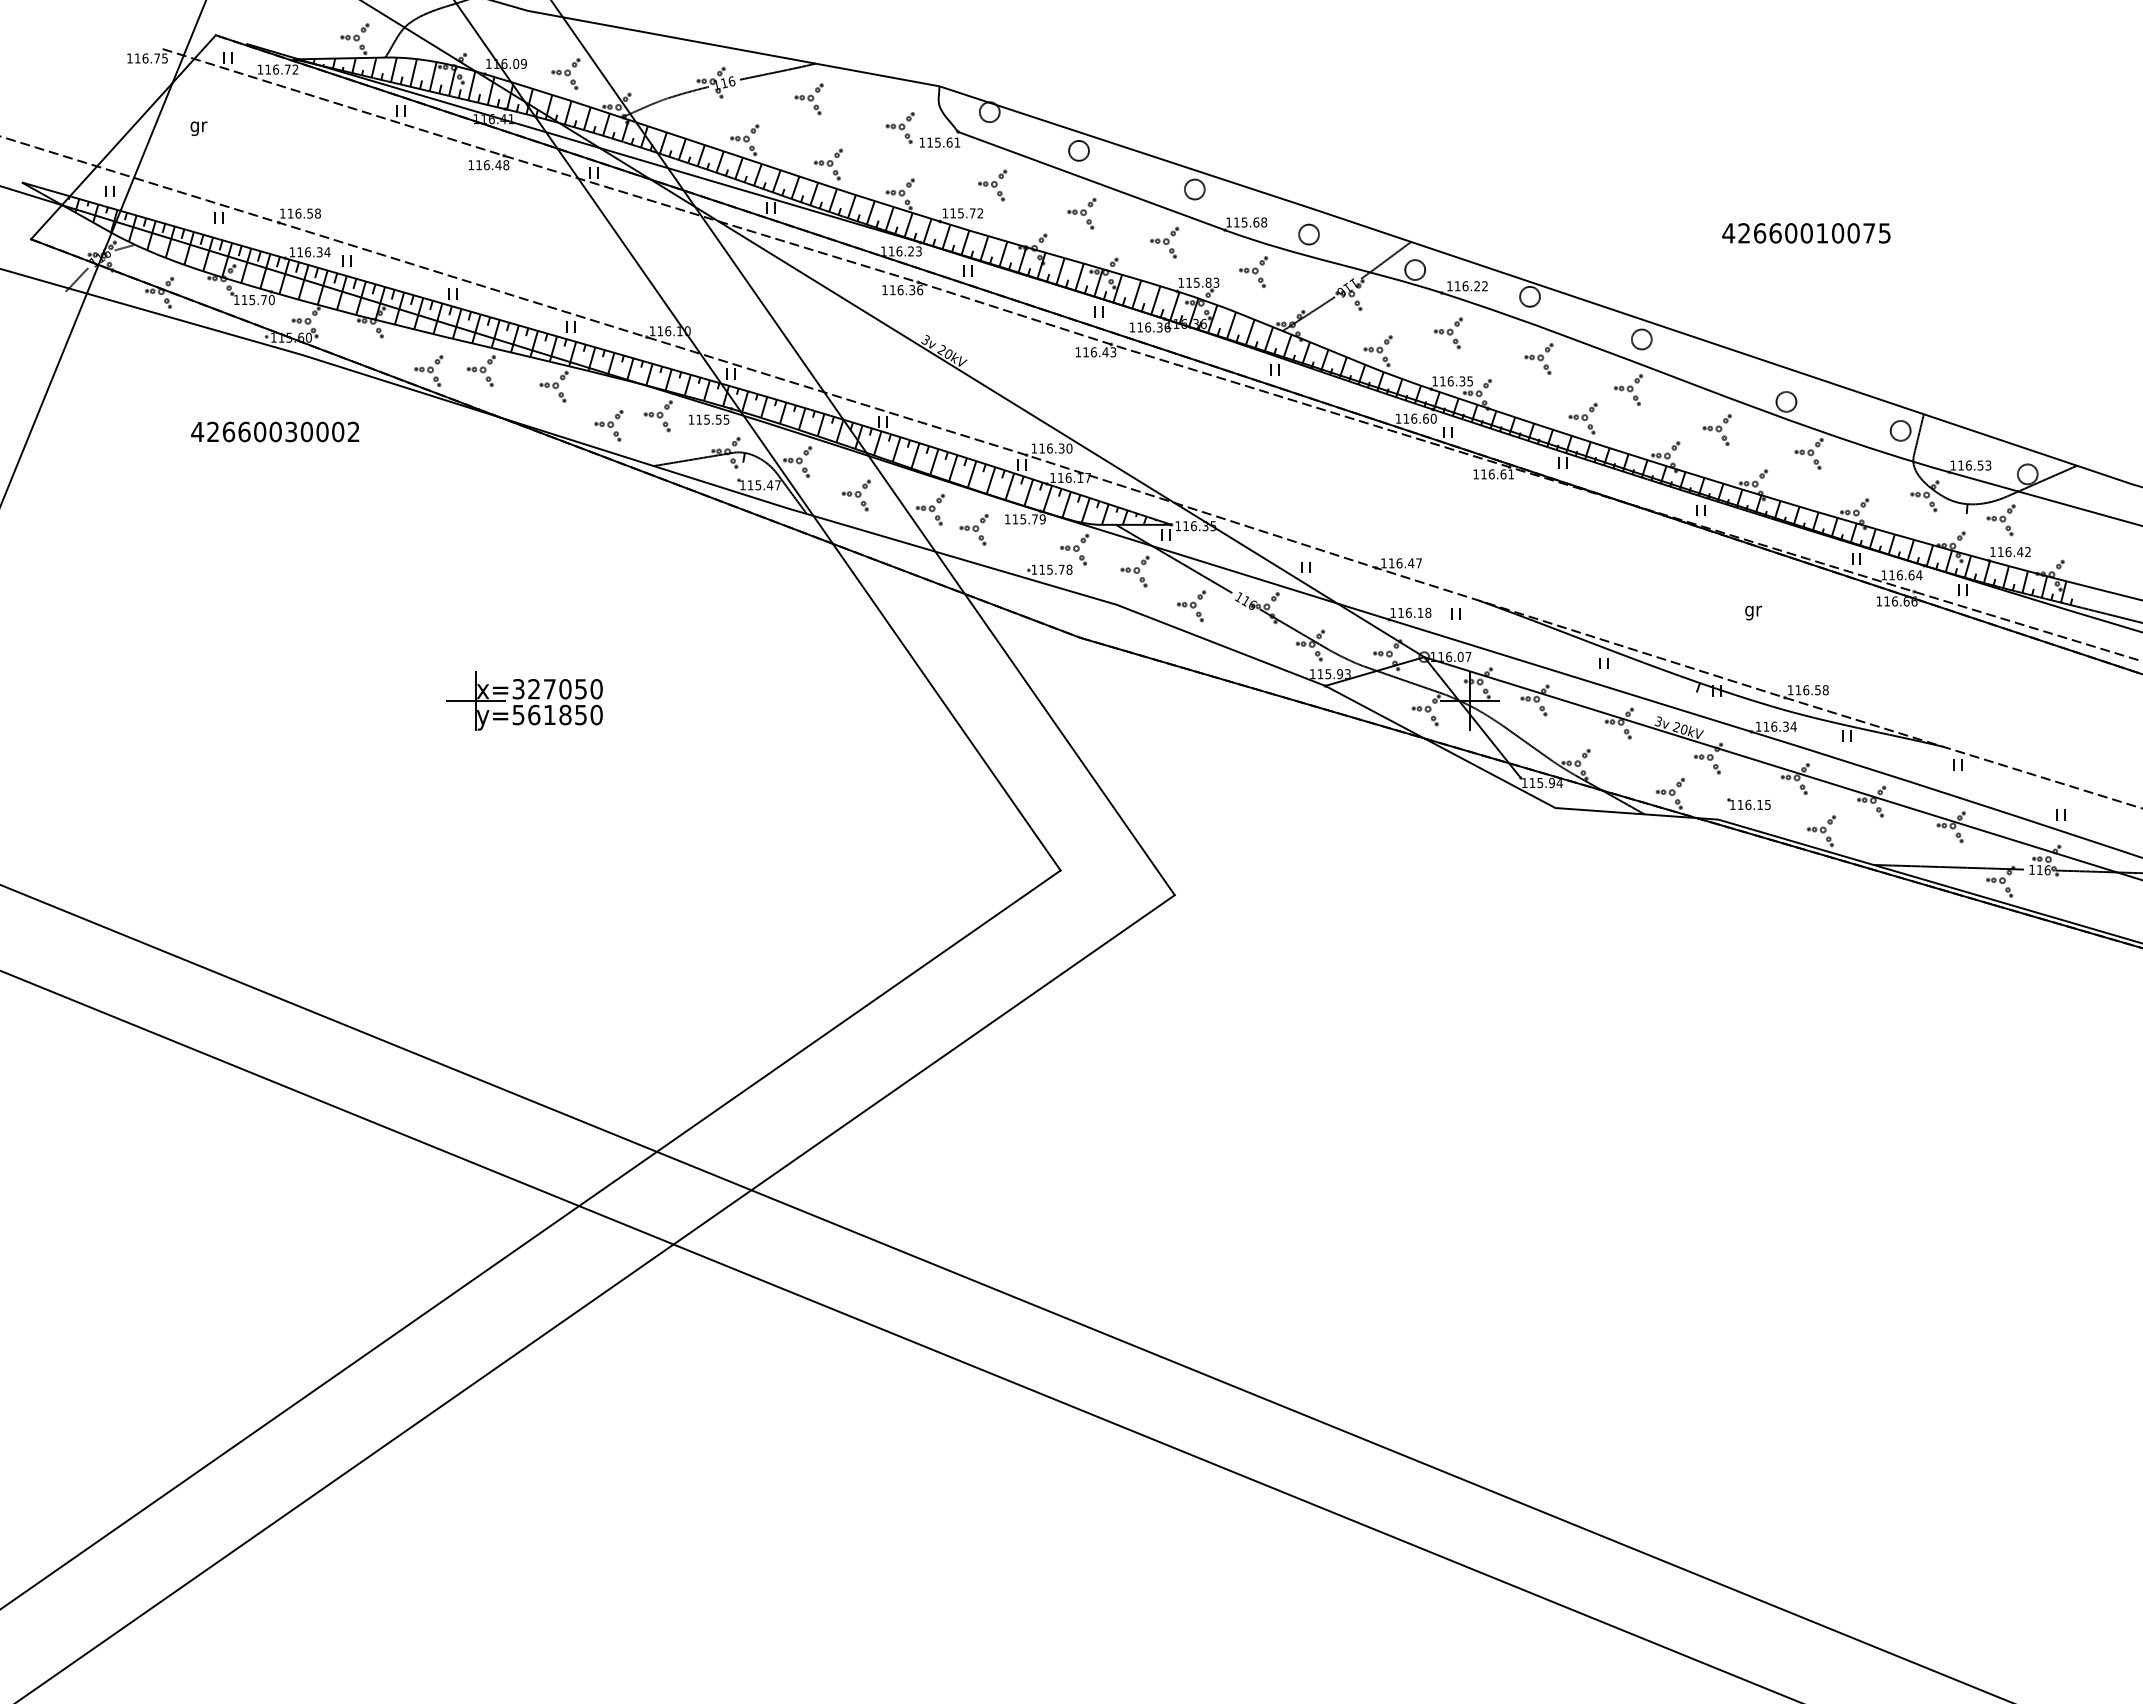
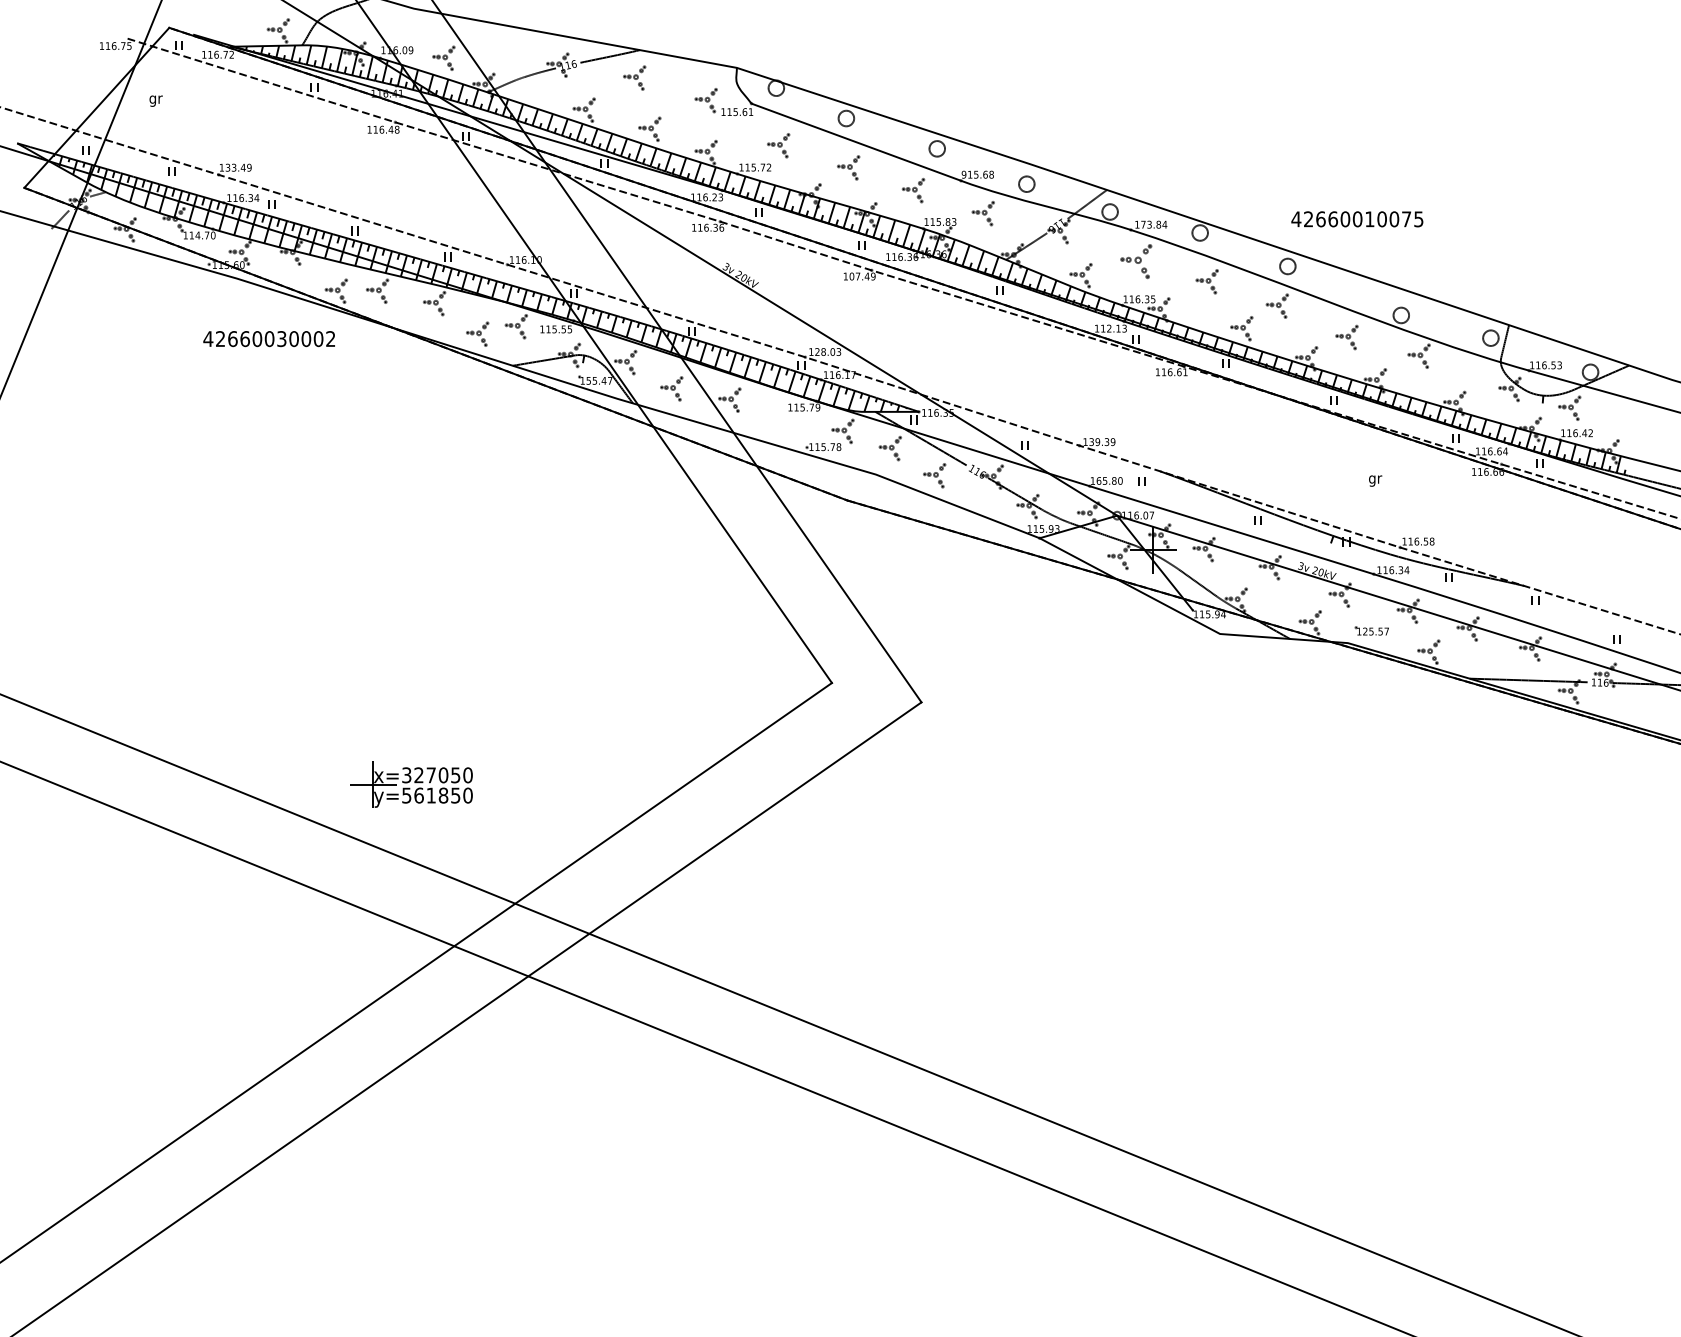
text: (303, 213) -> (238, 167), 116.58 -> 133.49
text: (1229, 222) -> (964, 174), 115.68 -> 915.68
text: (1806, 233) -> (1357, 219), moved
text: (1471, 286) -> (1154, 224), 116.22 -> 173.84
text: (252, 300) -> (198, 235), 115.70 -> 114.70
part: (1447, 333) -> (1135, 261), size x1.4
text: (1099, 352) -> (862, 276), 116.43 -> 107.49
text: (1423, 418) -> (1116, 328), 116.60 -> 112.13
text: (275, 431) -> (269, 338), moved
text: (1055, 448) -> (827, 351), 116.30 -> 128.03
text: (750, 485) -> (588, 381), 115.47 -> 155.47
part: (973, 529) -> (763, 415), removed
text: (1405, 563) -> (1102, 442), 116.47 -> 139.39
text: (1414, 612) -> (1109, 480), 116.18 -> 165.80
part: (524, 700) -> (411, 784), moved
text: (1753, 804) -> (1375, 631), 116.15 -> 125.57

